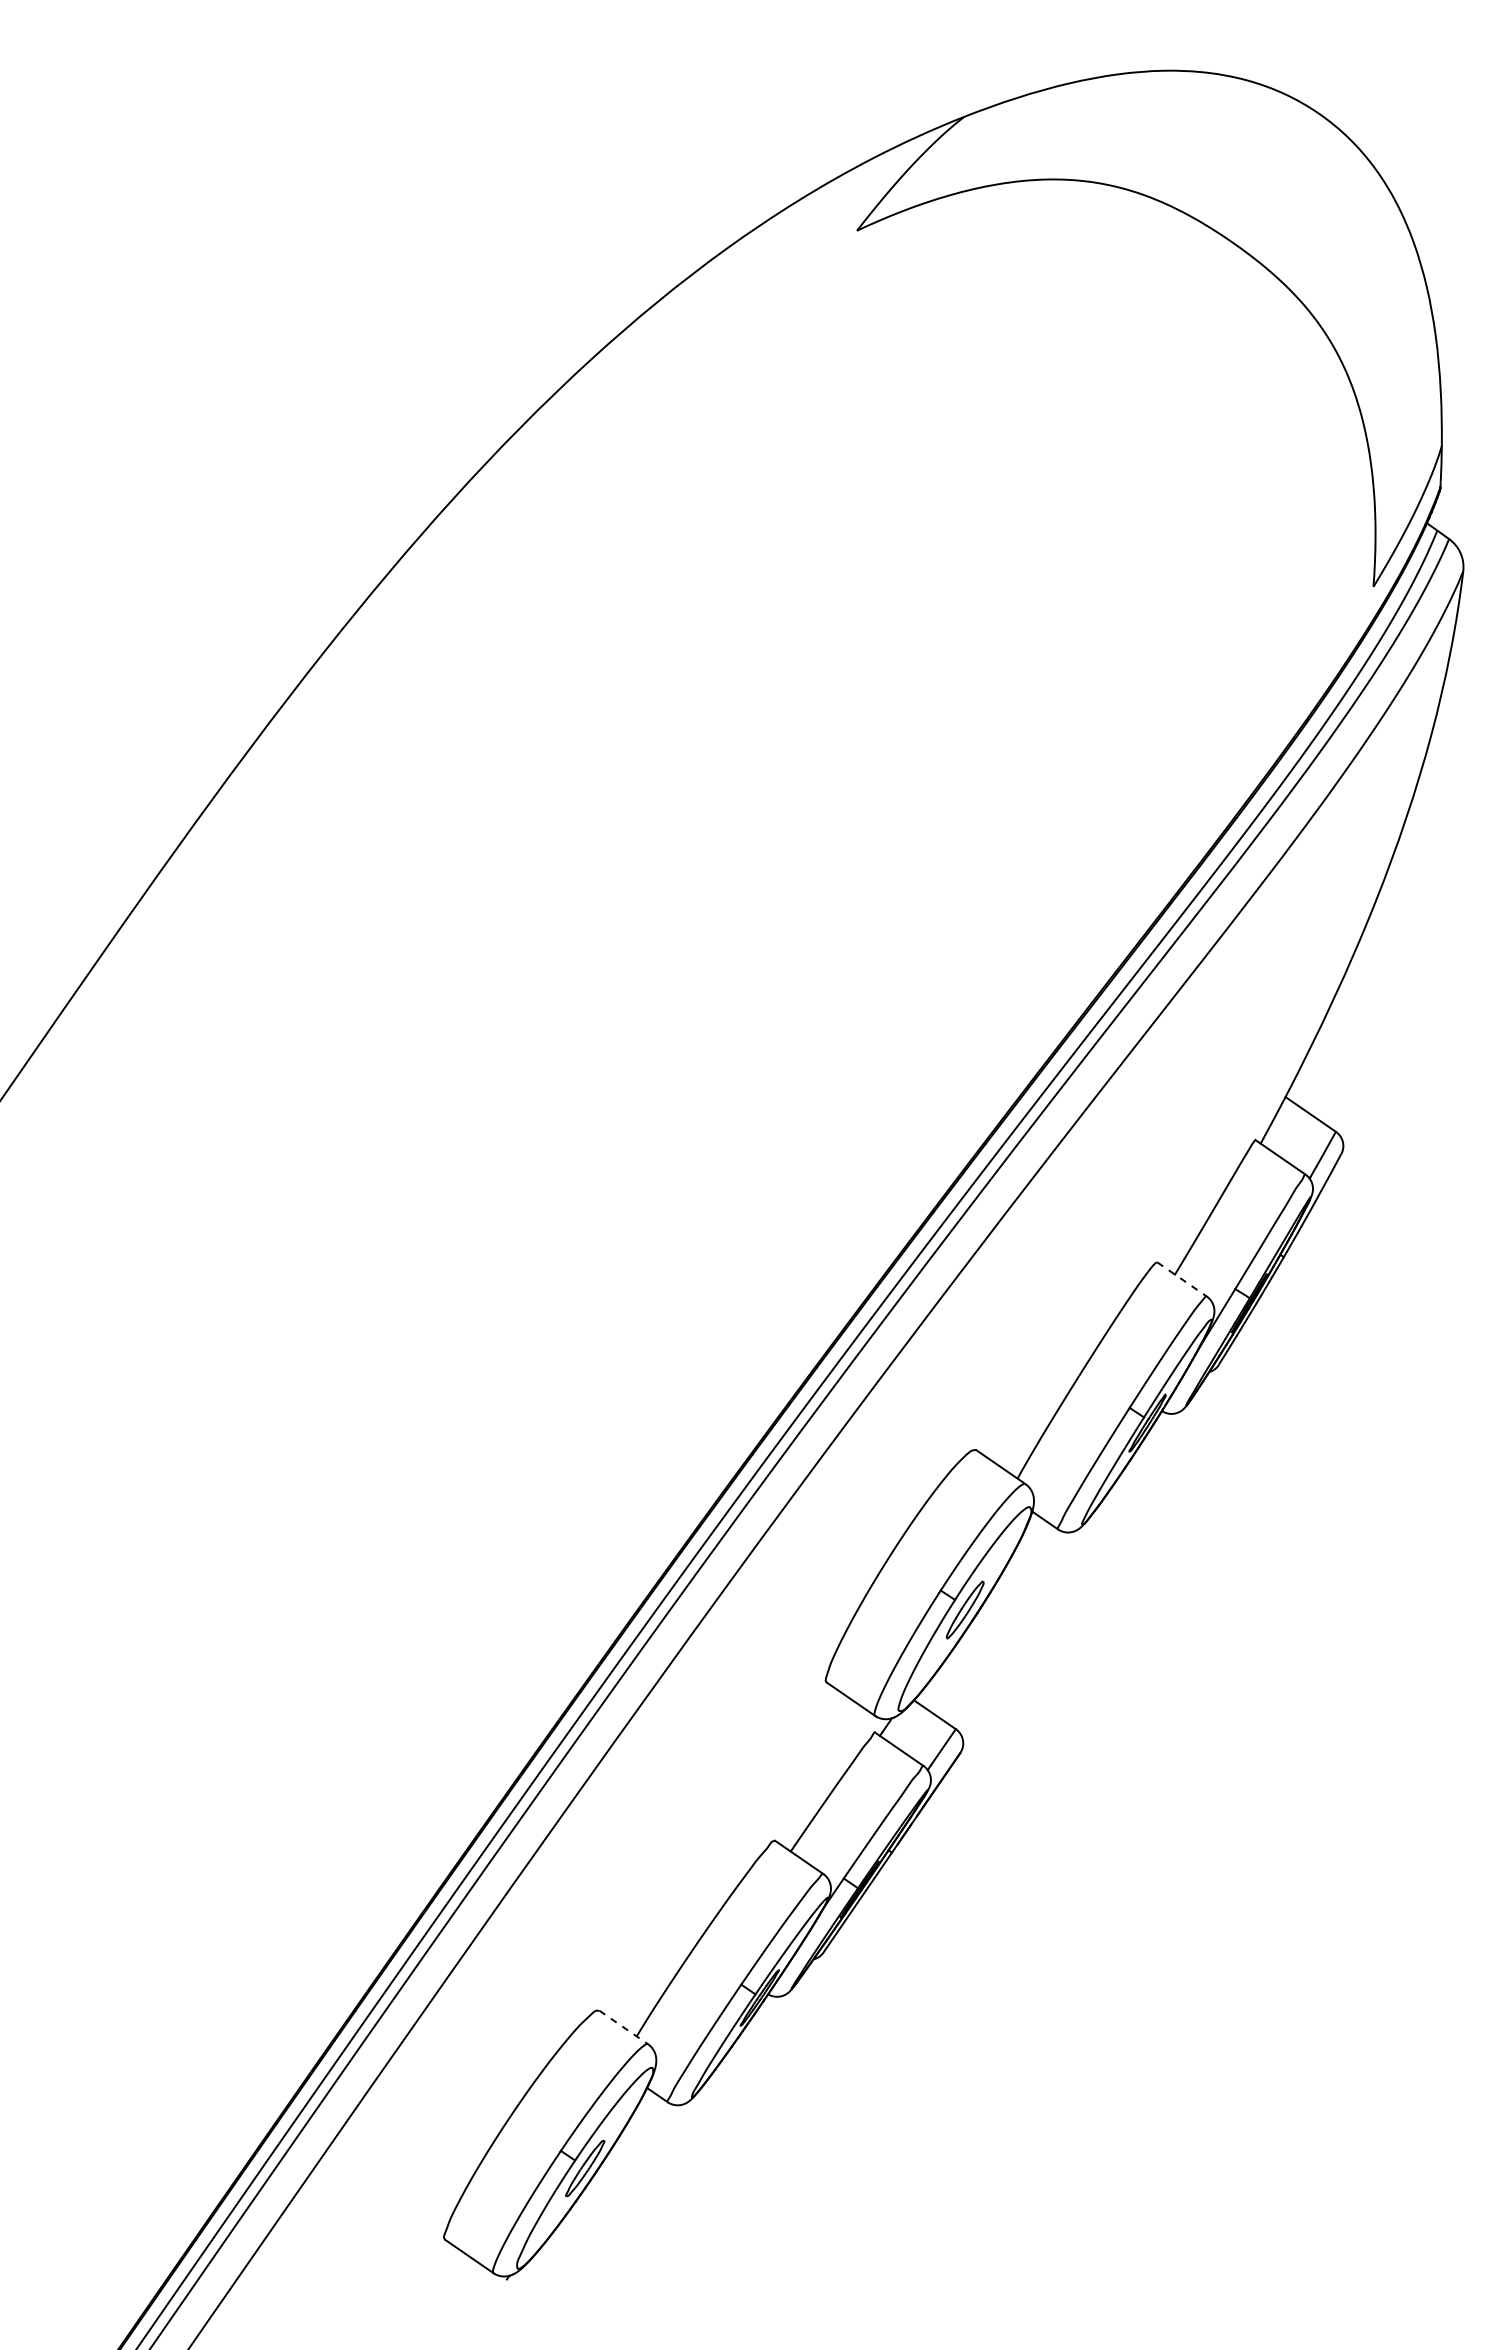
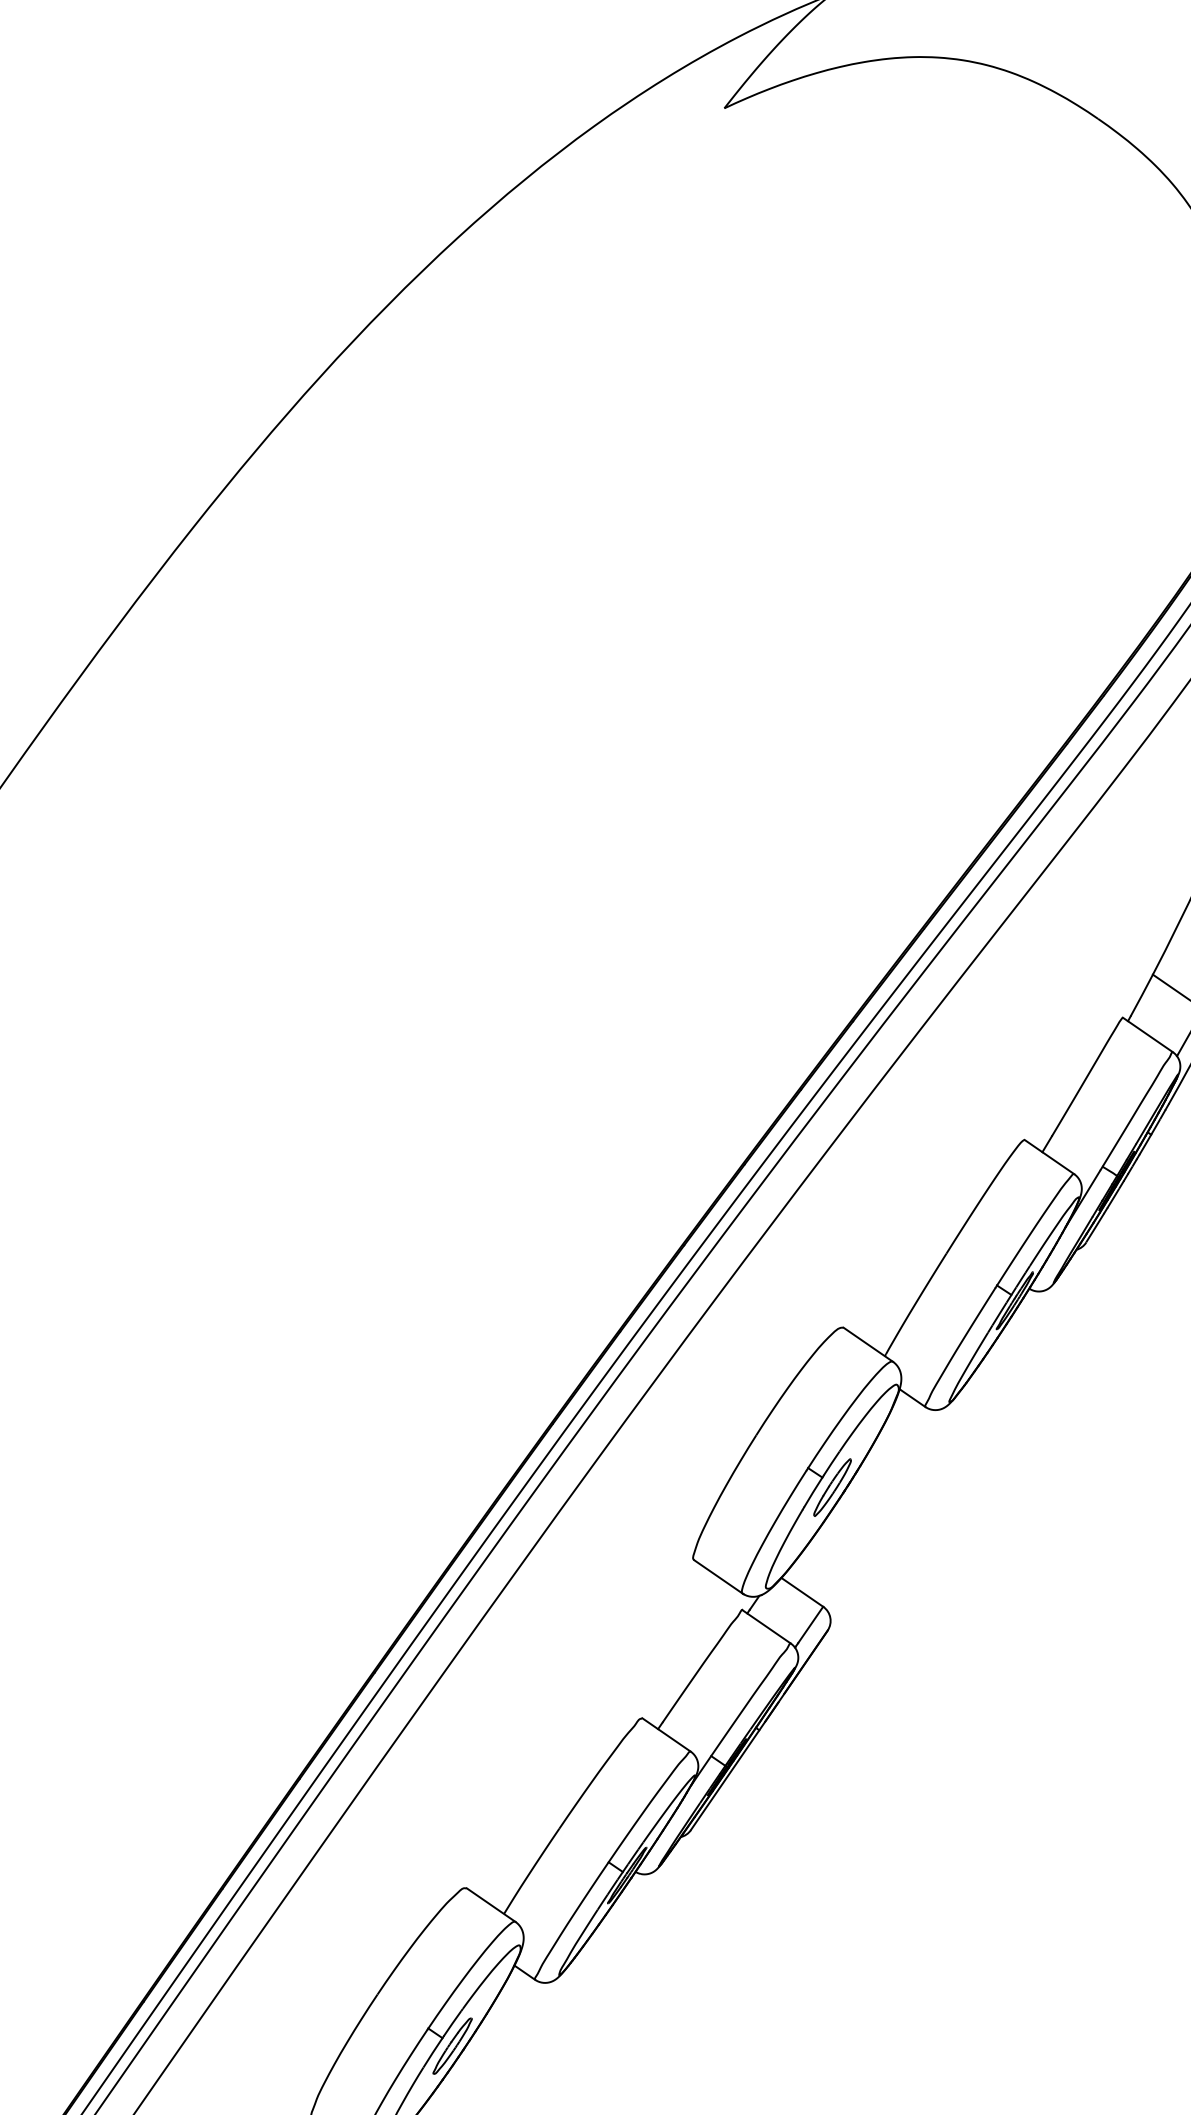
line: (1182, 1279) -> (1049, 1157), dashed -> solid
line: (623, 2027) -> (490, 1905), dashed -> solid

